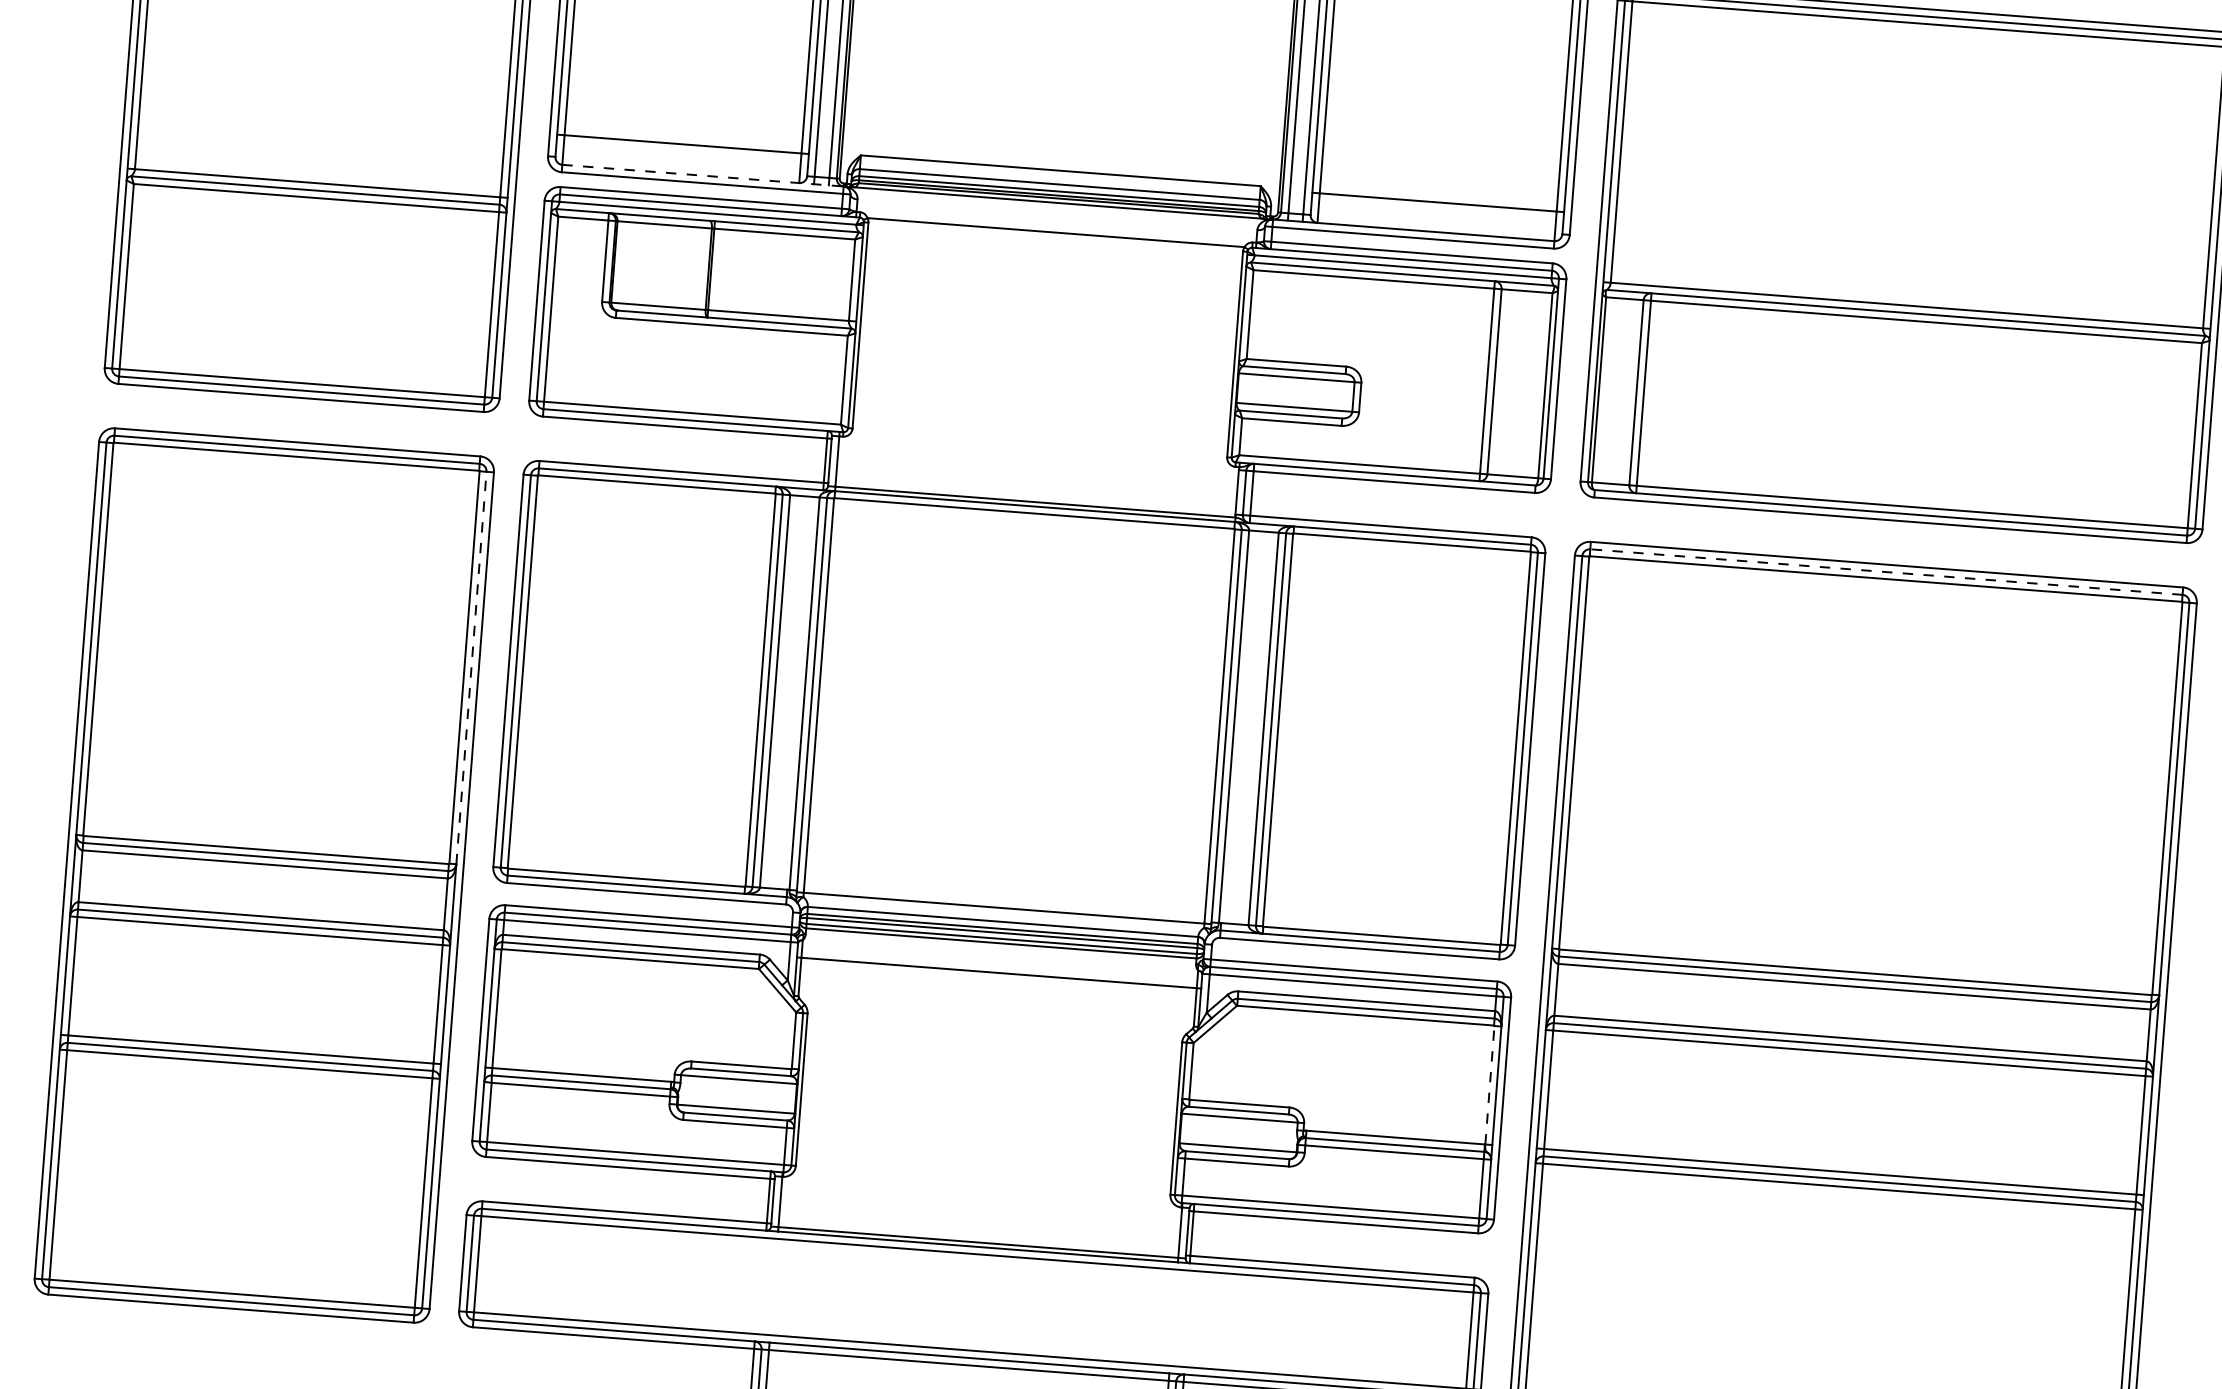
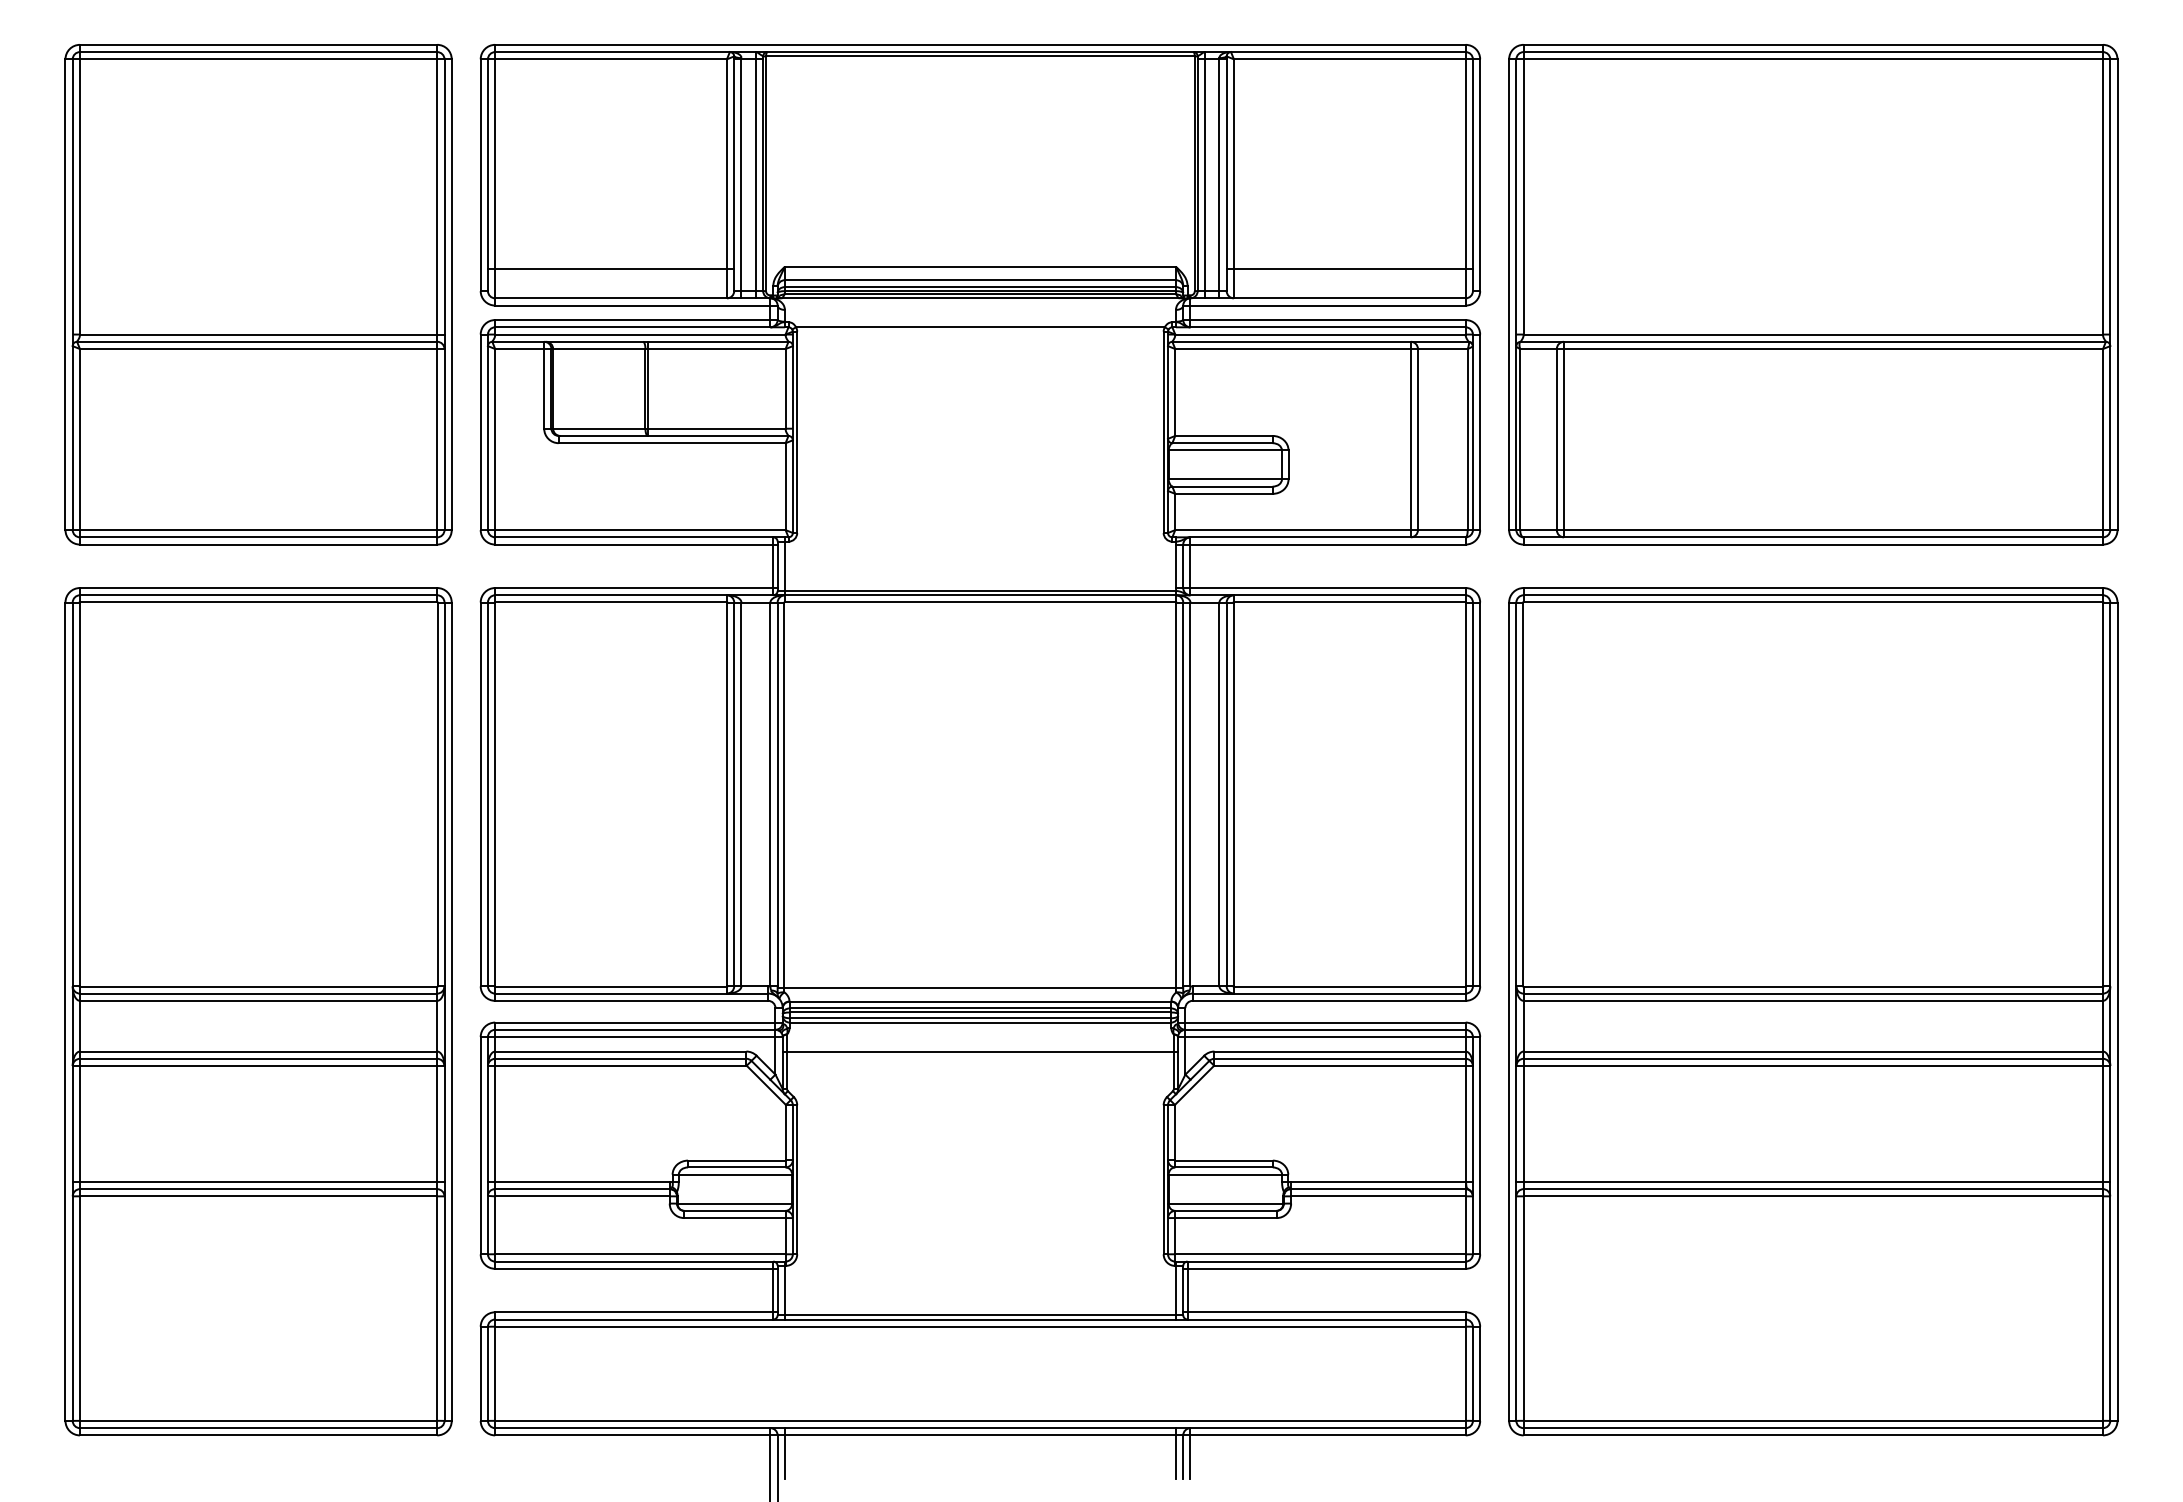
line: (702, 175) -> (632, 298), dashed -> solid
line: (1886, 572) -> (1813, 595), dashed -> solid
line: (471, 668) -> (444, 794), dashed -> solid
line: (1490, 1084) -> (1466, 1123), dashed -> solid

